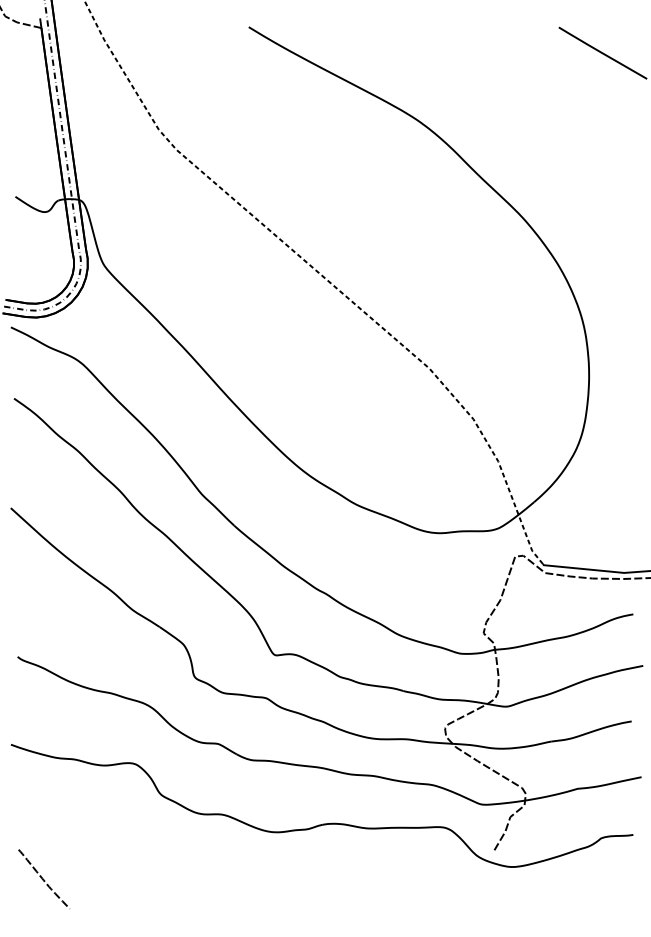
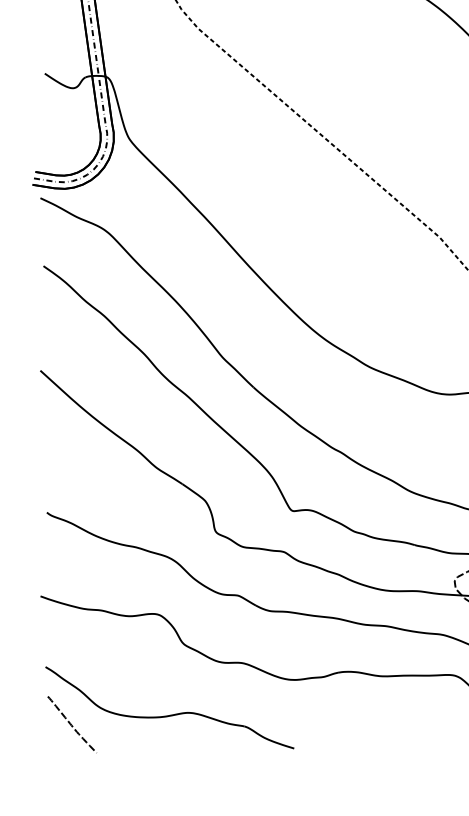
part: (147, 868) -> (170, 714), added

